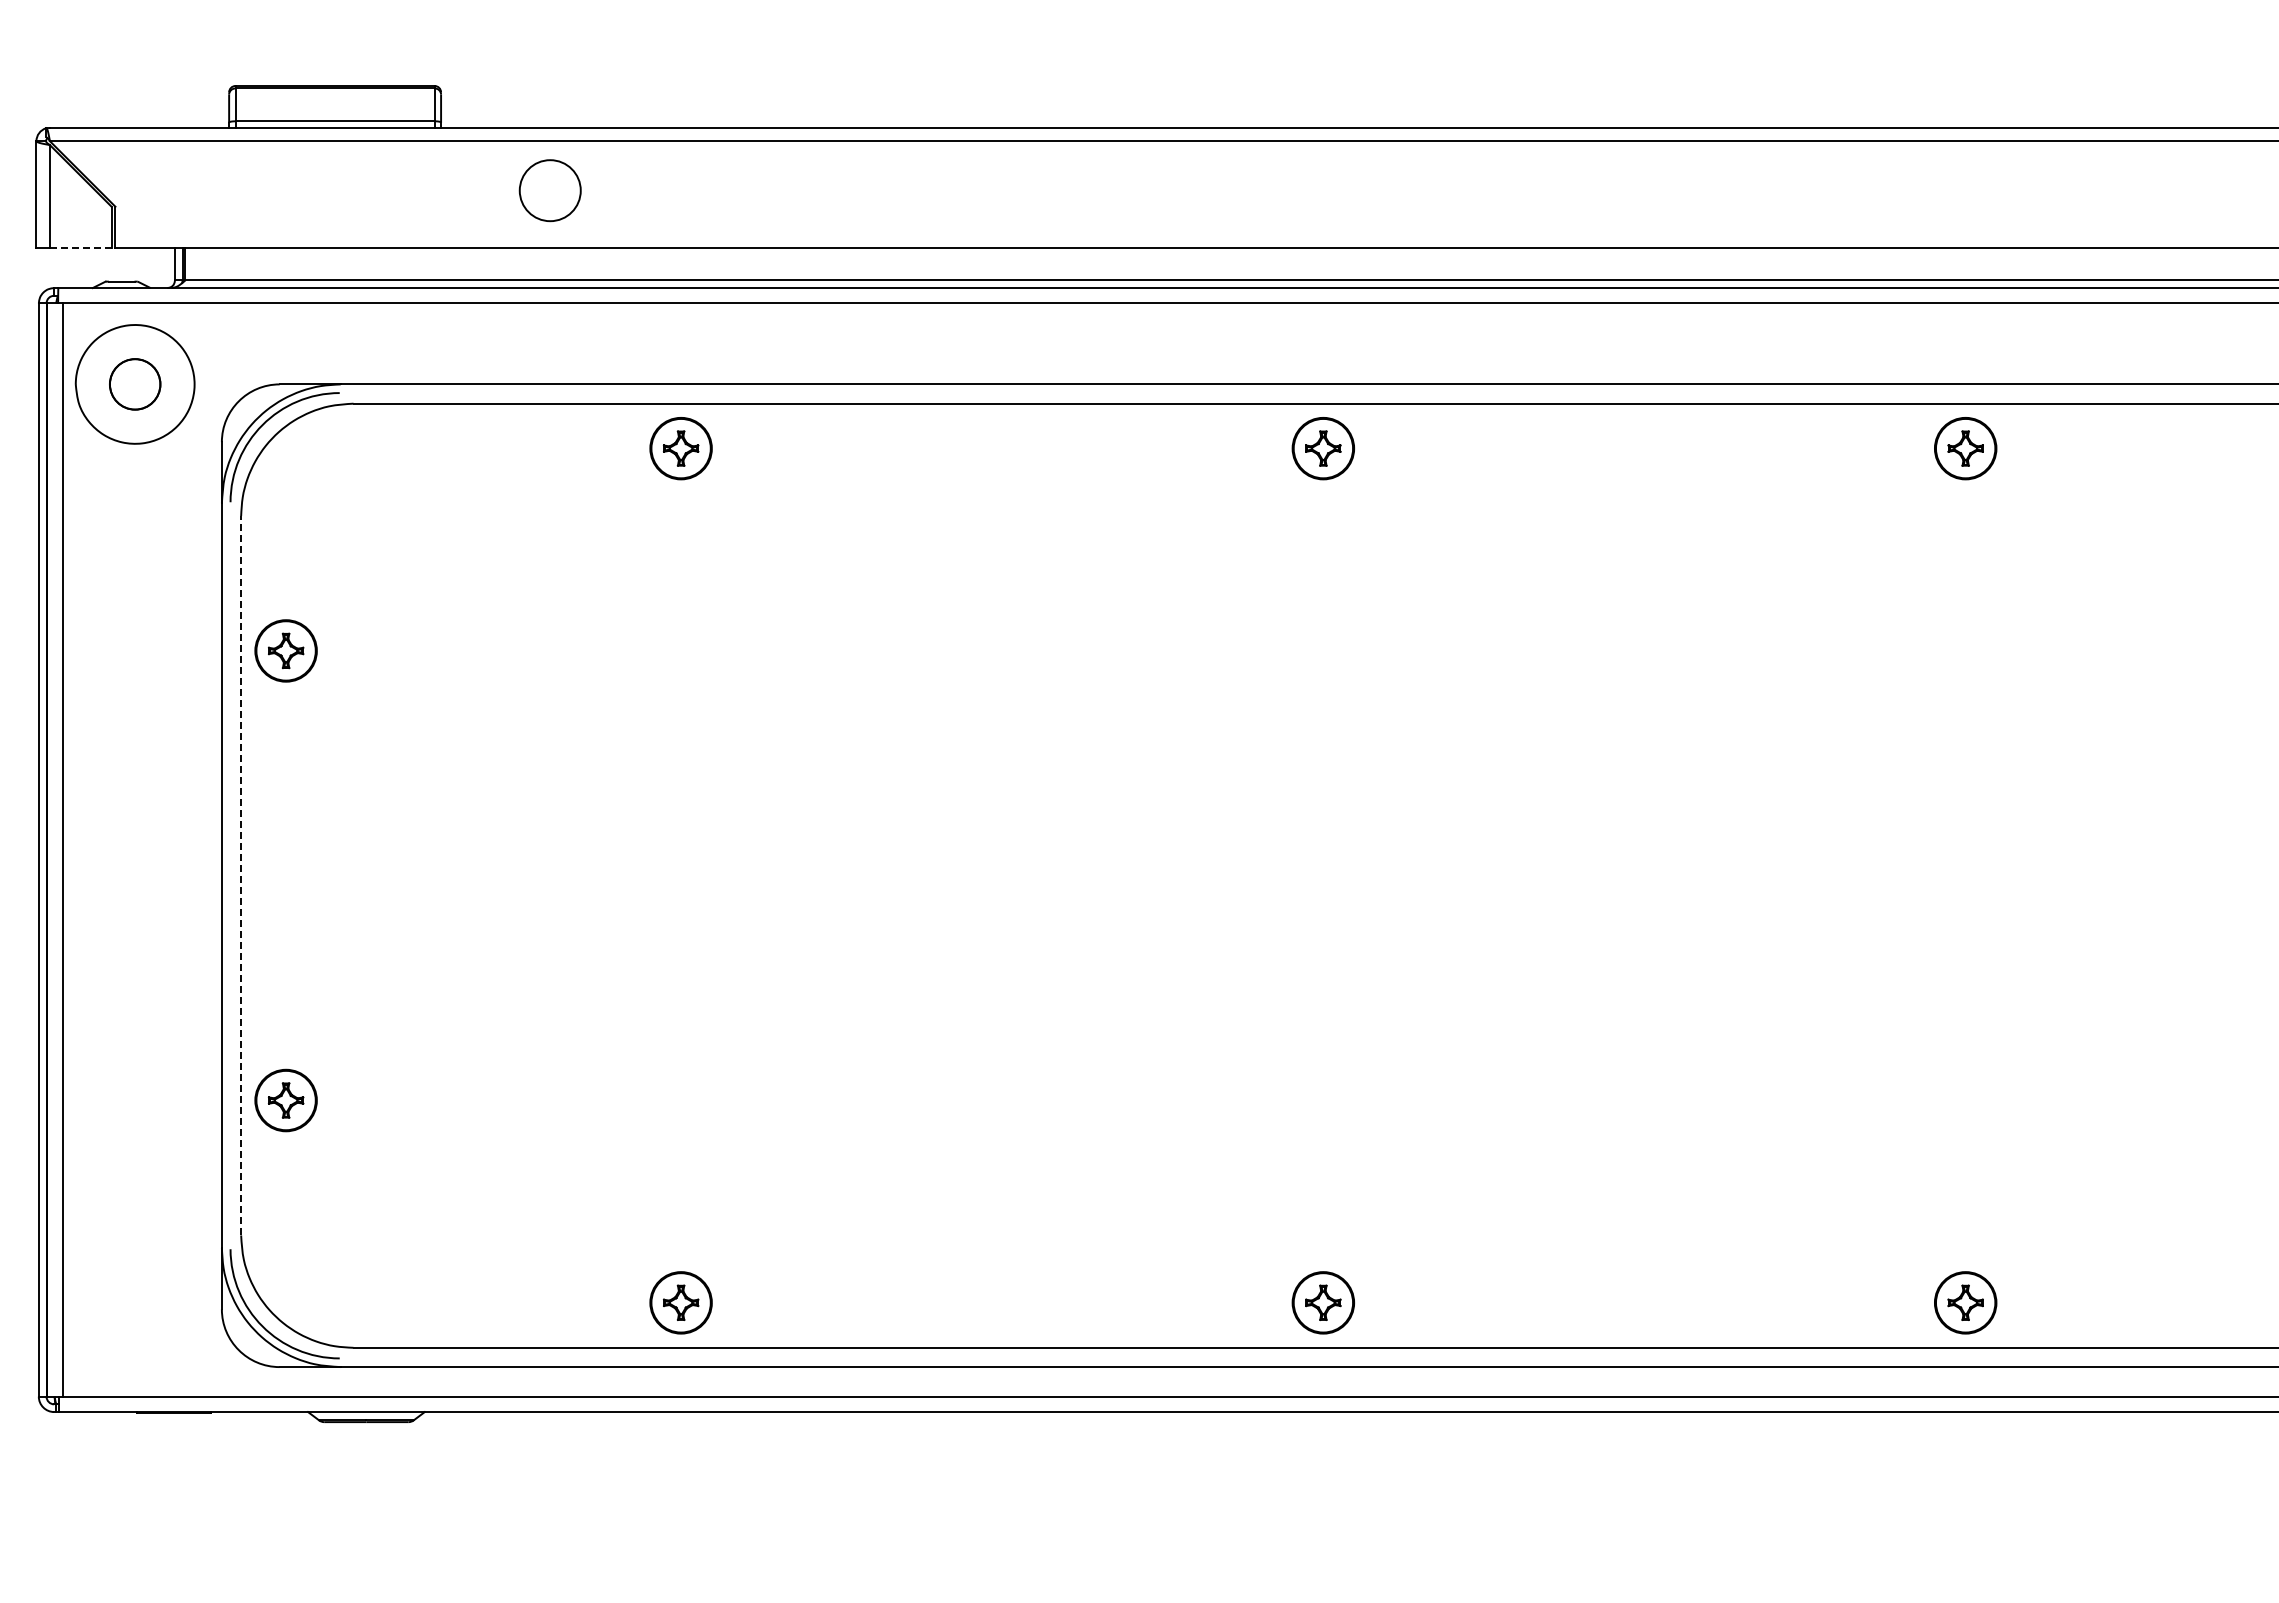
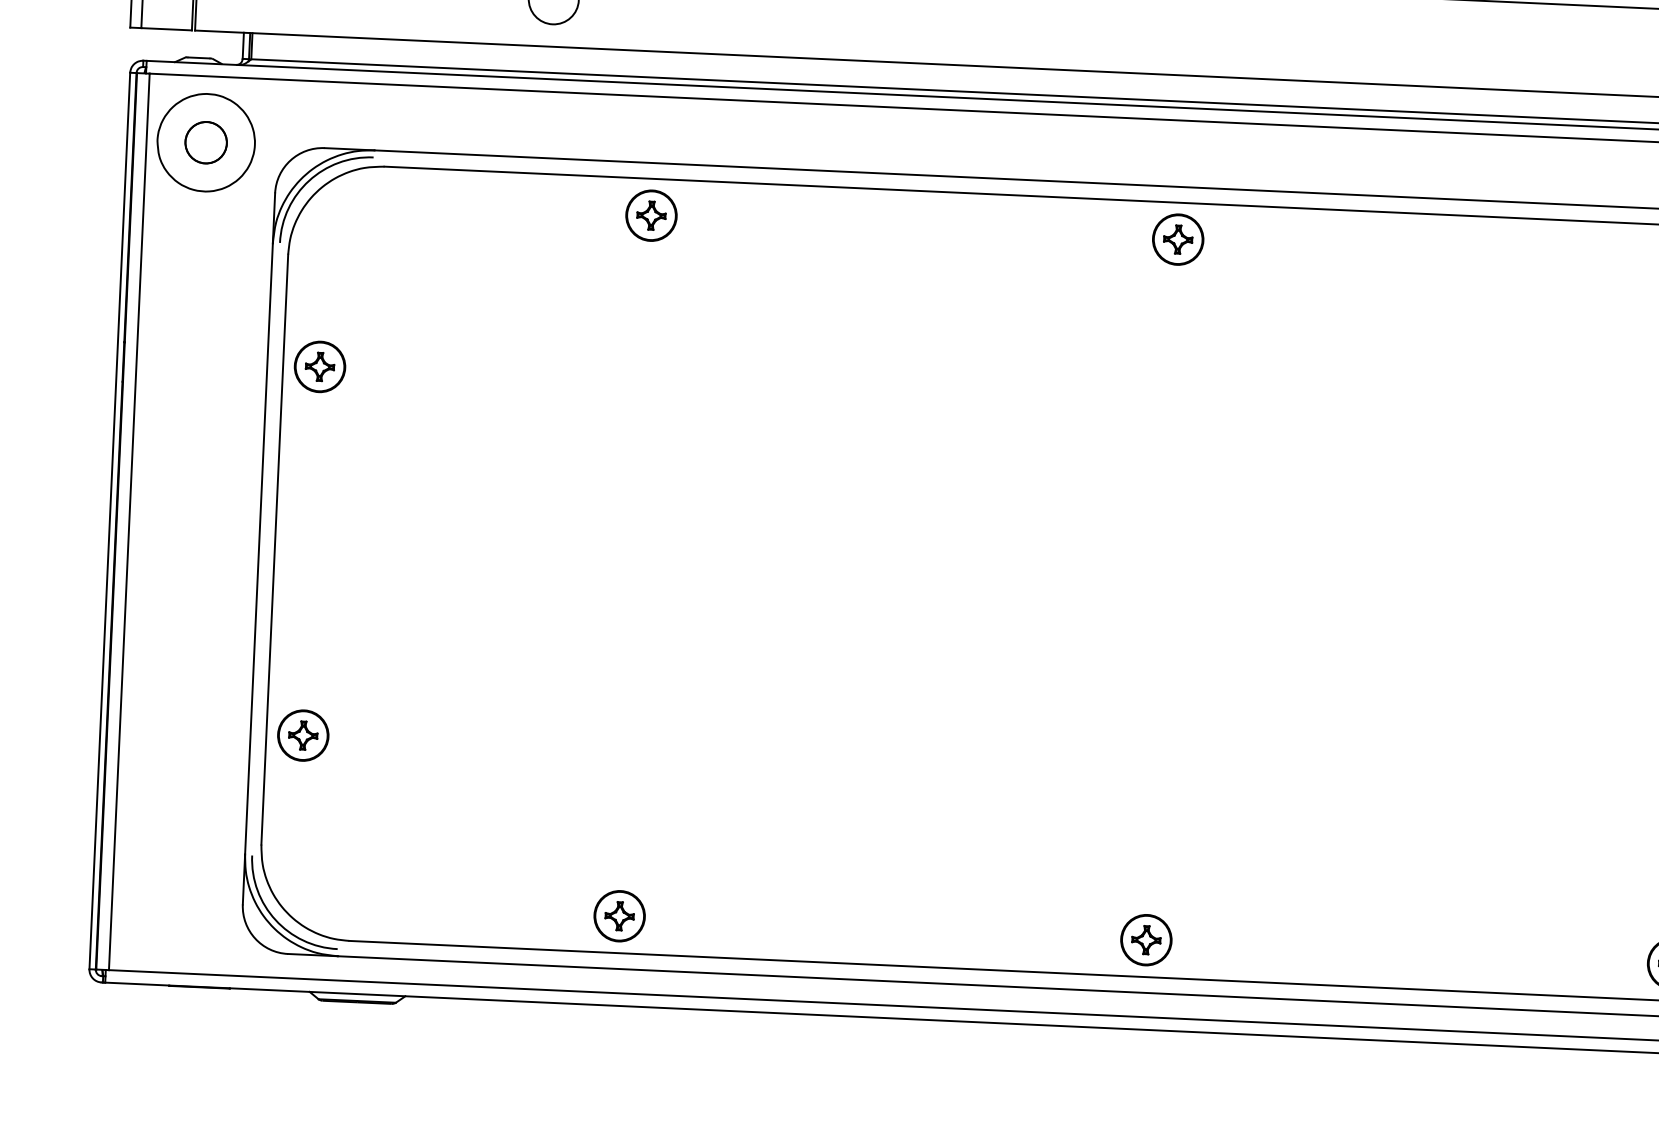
line: (80, 248) -> (166, 29), dashed -> solid
line: (241, 875) -> (275, 549), dashed -> solid

